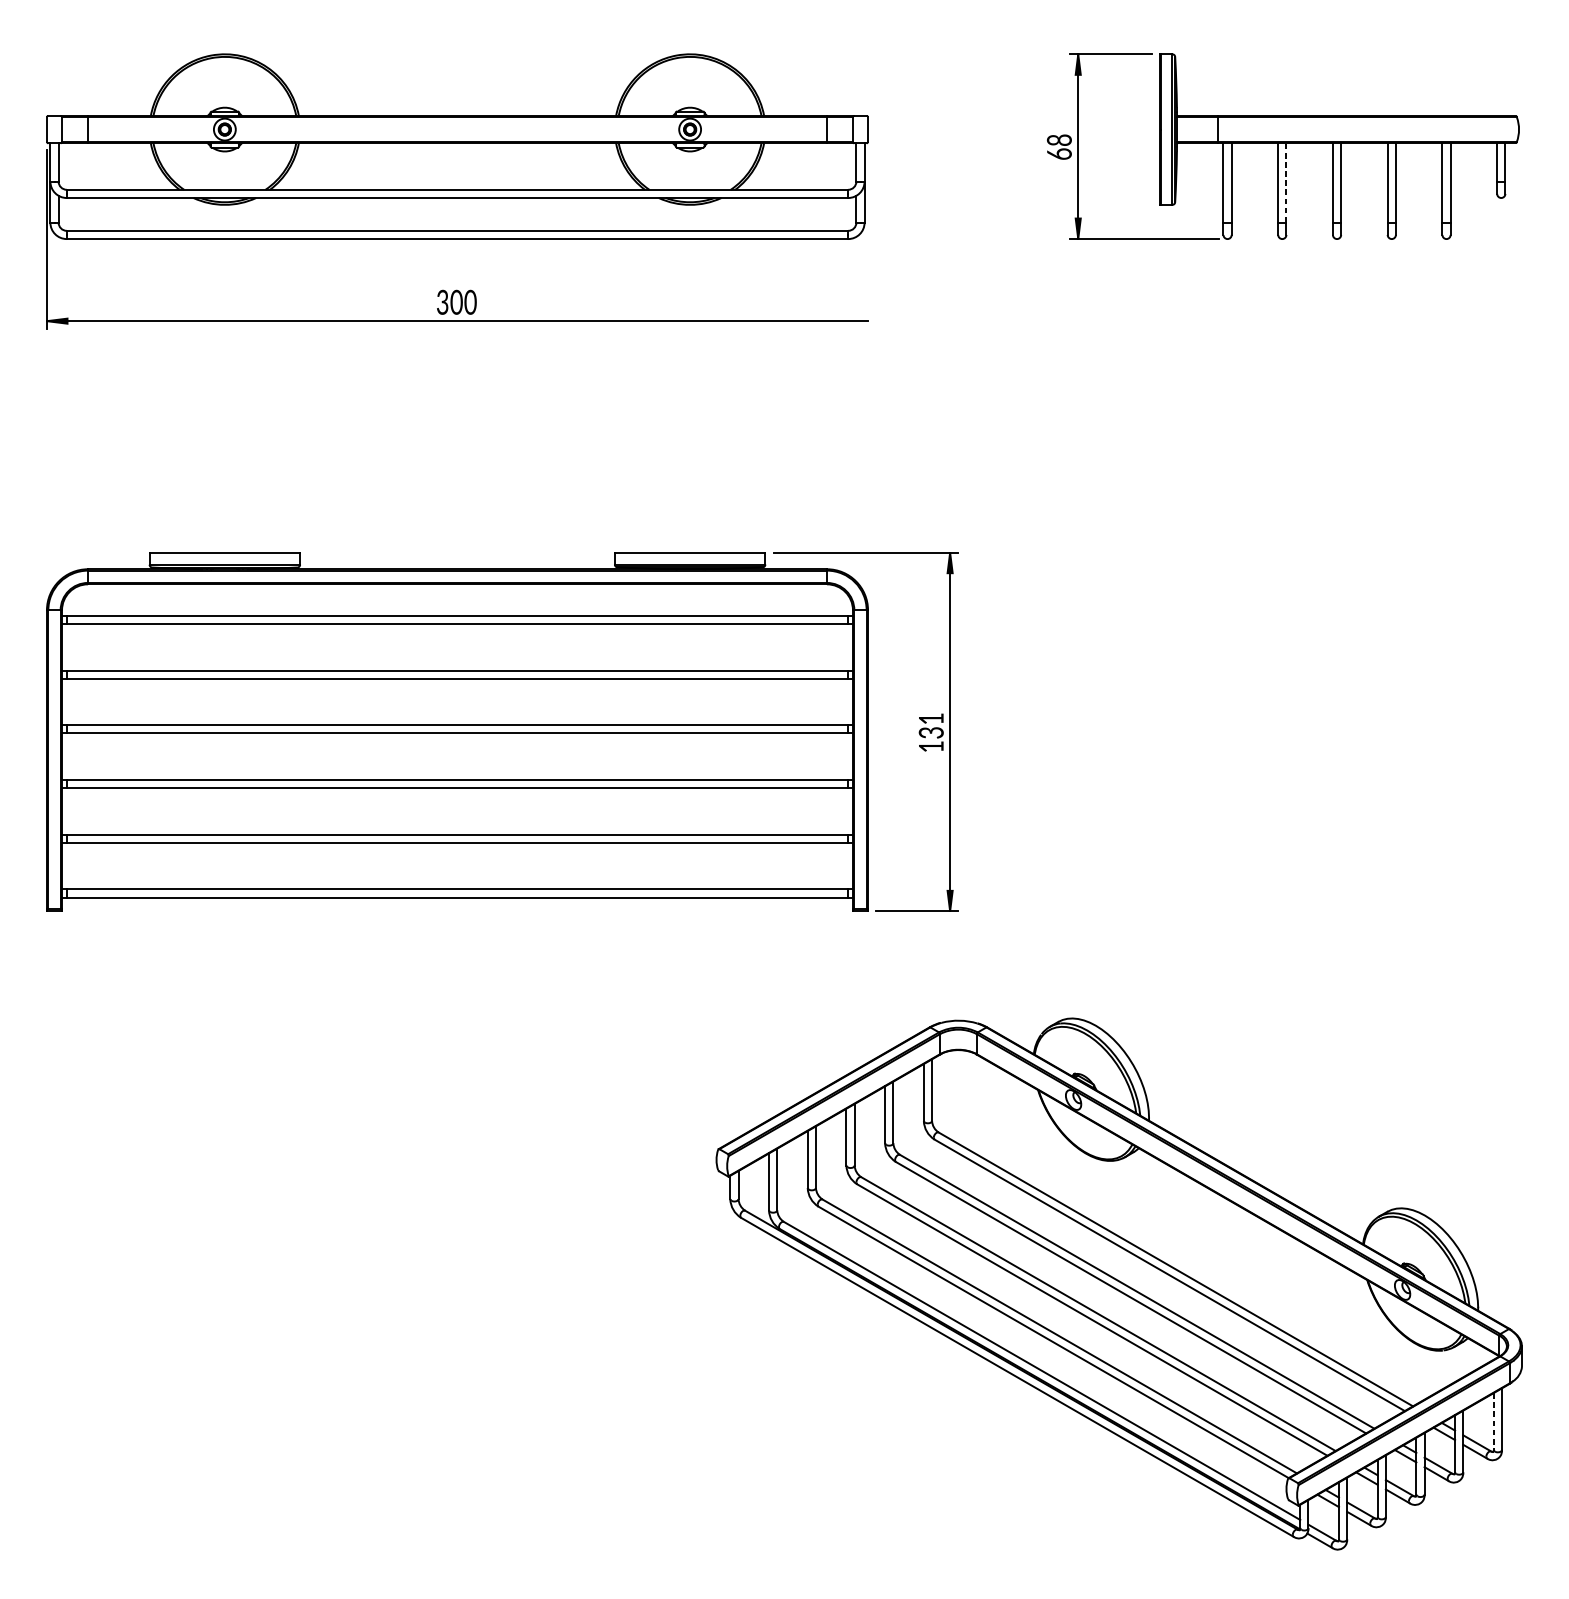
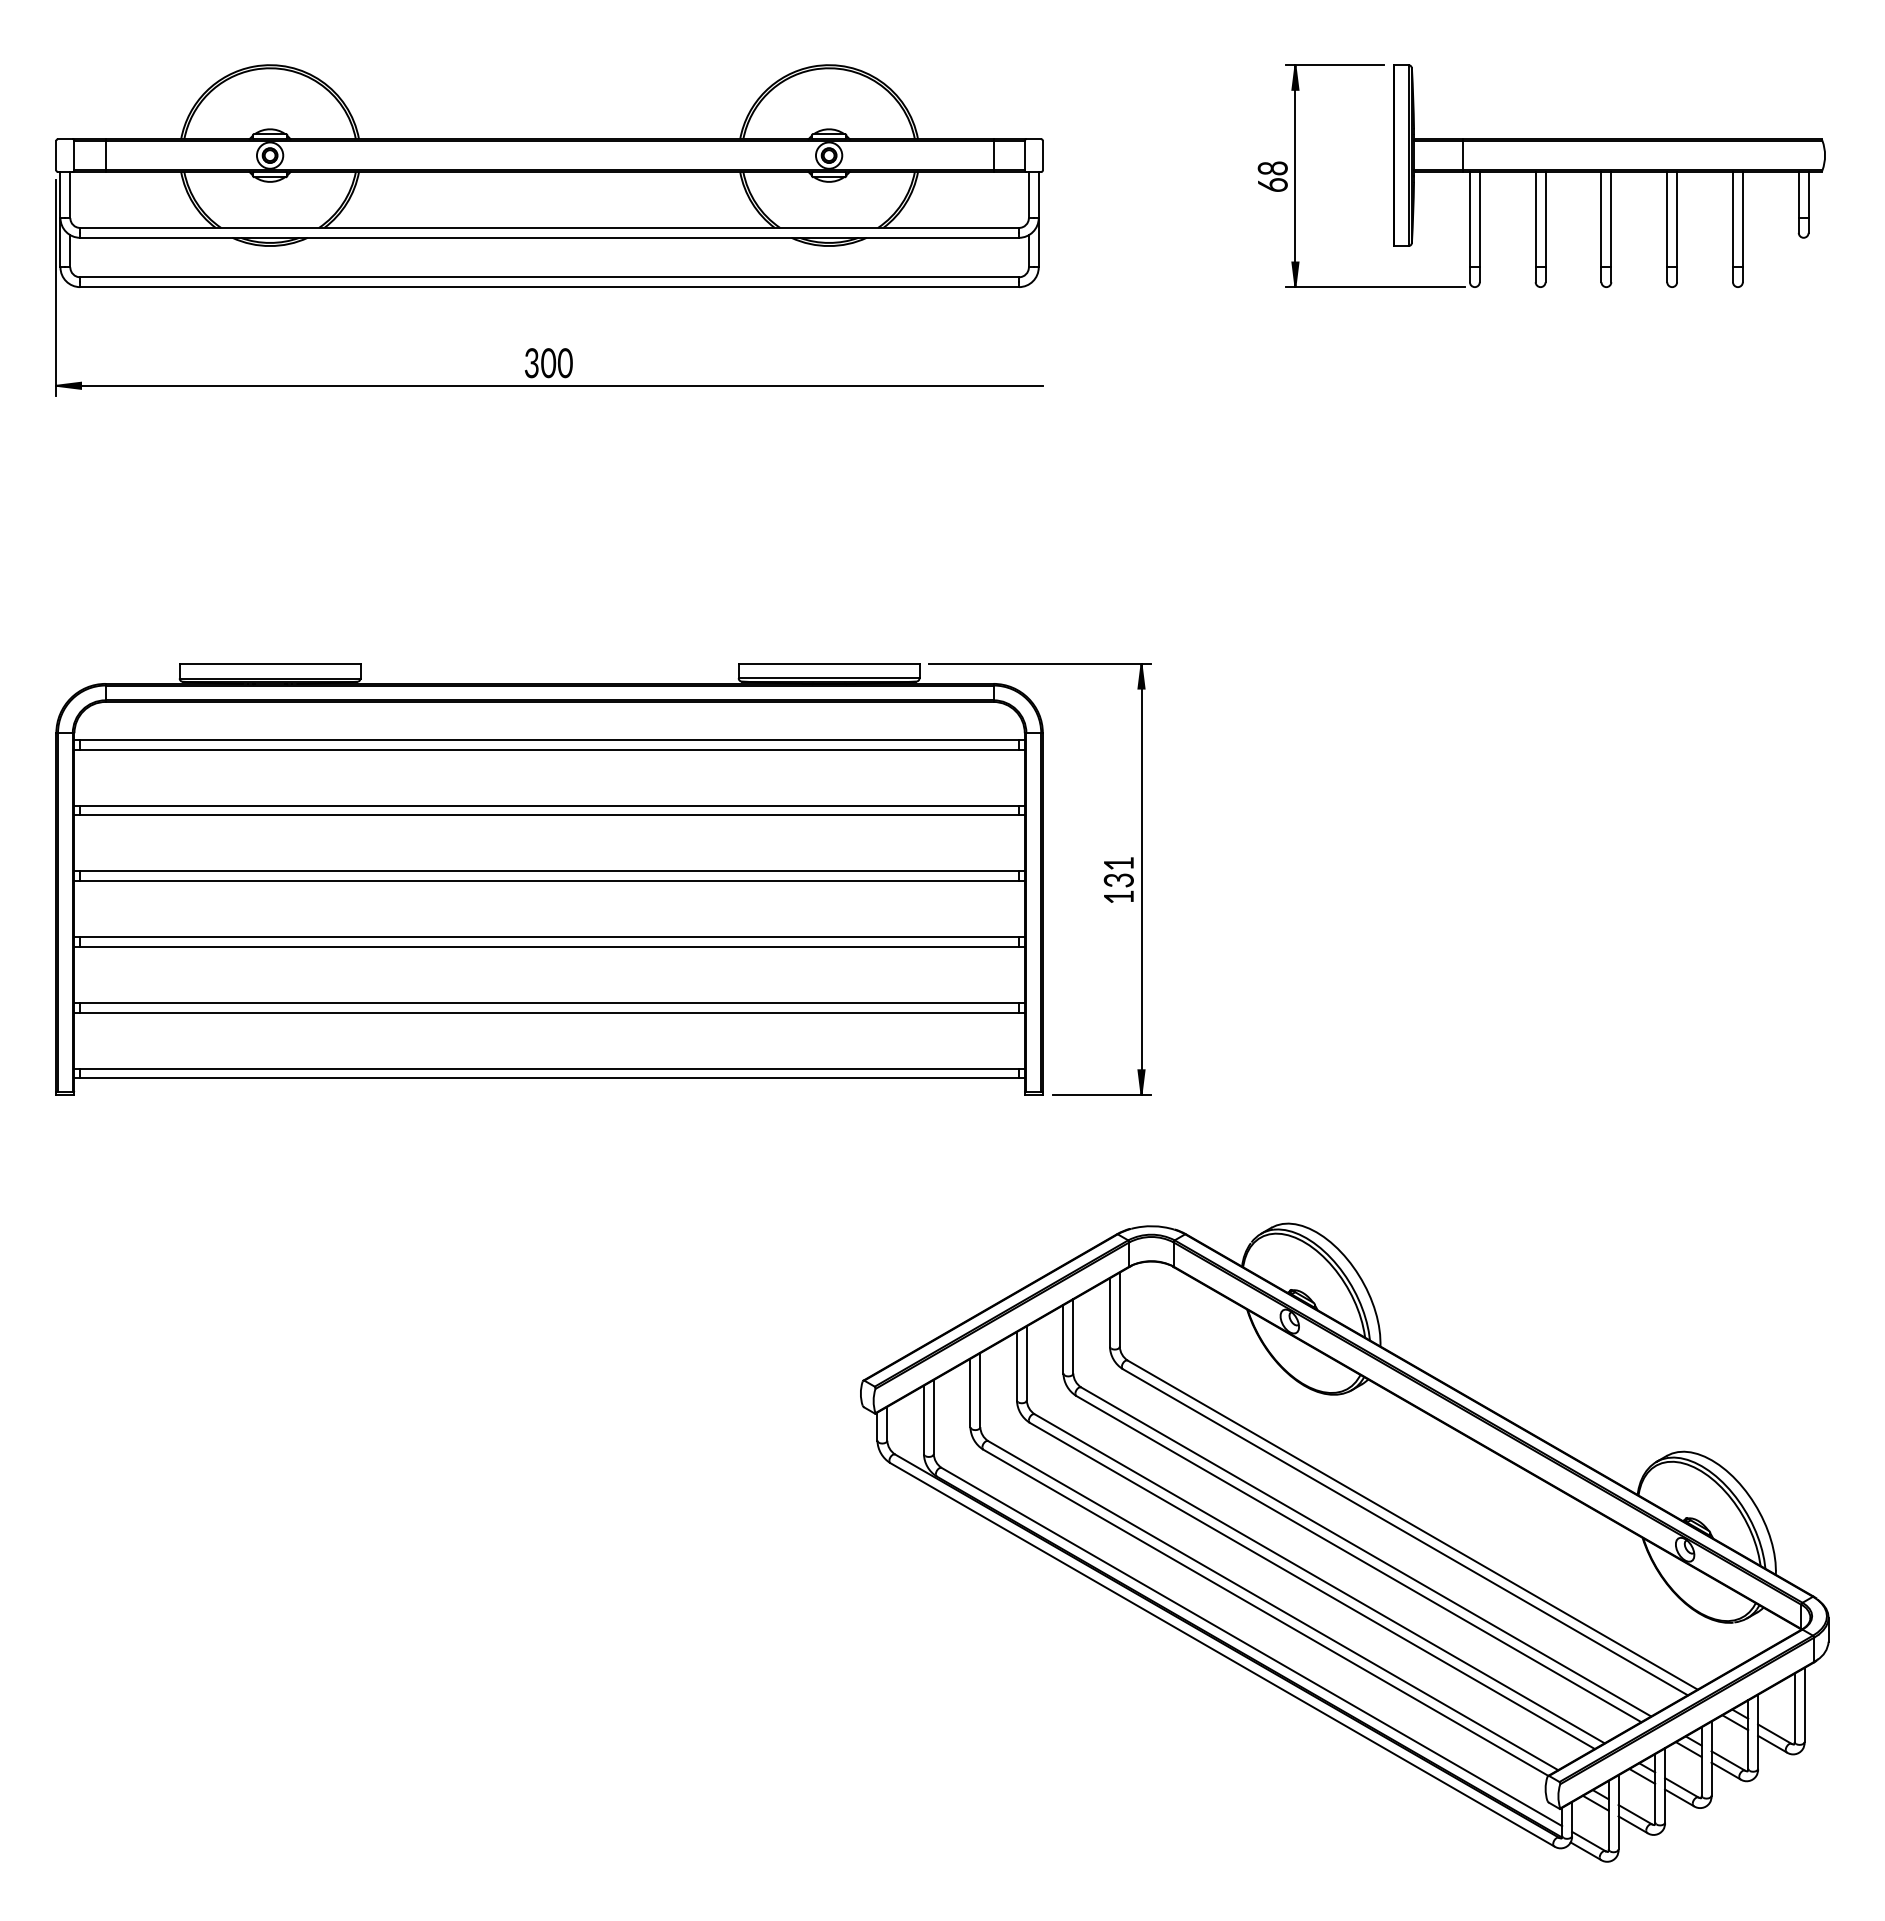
line: (1286, 182) -> (1545, 219), dashed -> solid
line: (1493, 1422) -> (1794, 1708), dashed -> solid

